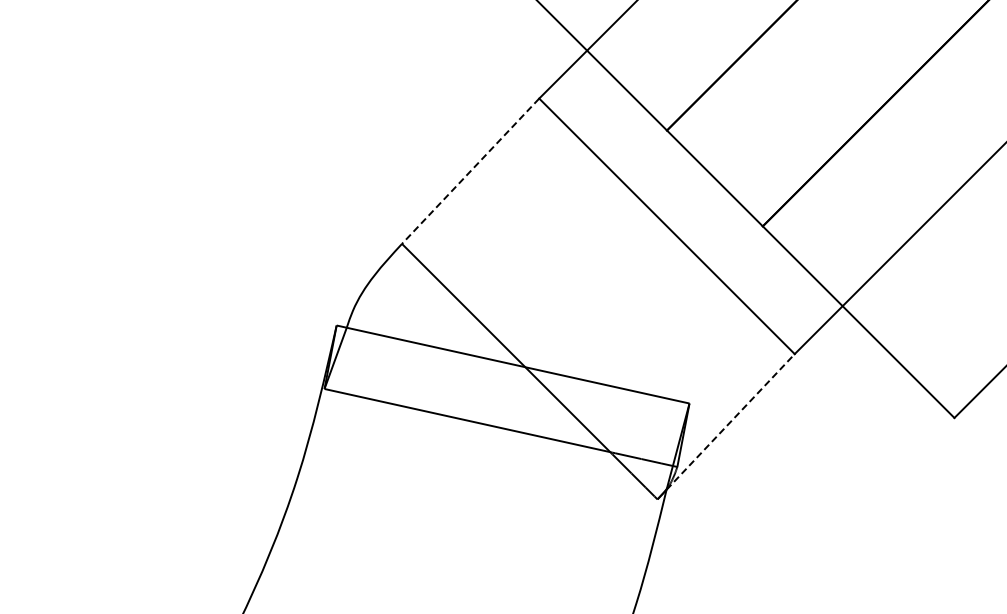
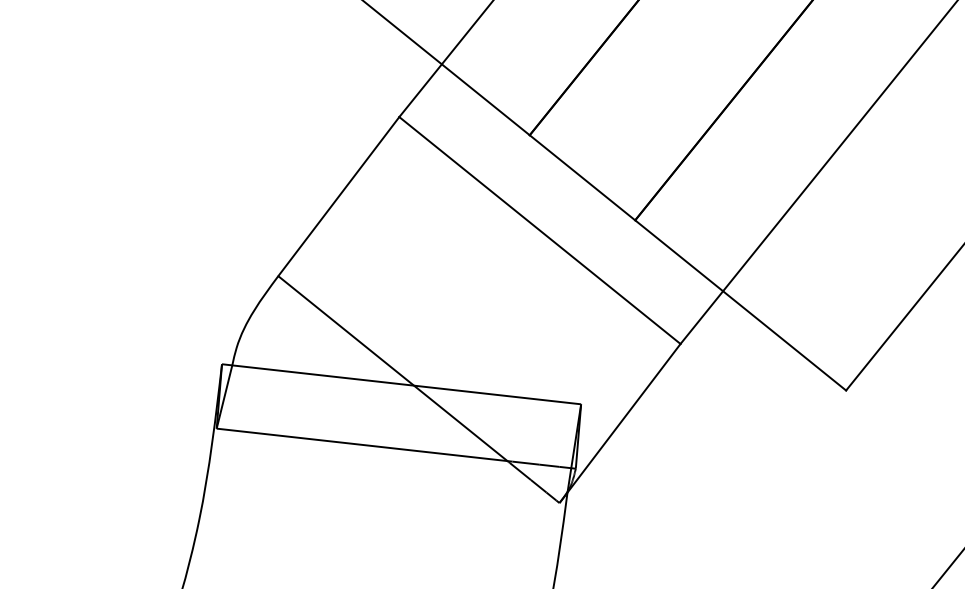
line: (470, 171) -> (338, 196), dashed -> solid
line: (731, 421) -> (624, 417), dashed -> solid

